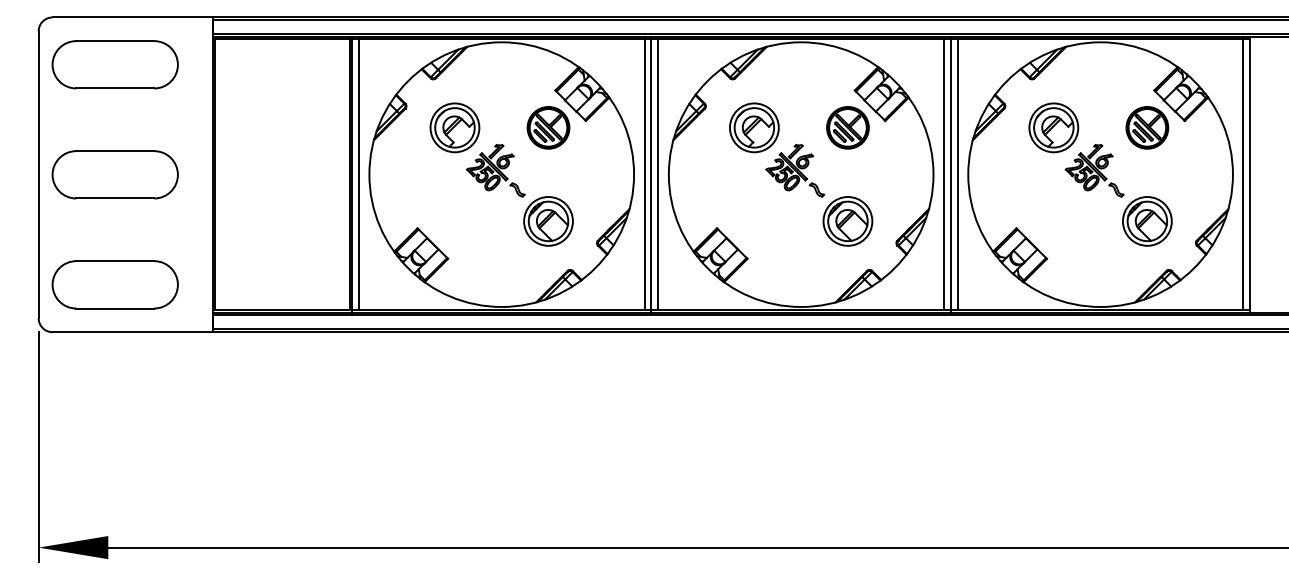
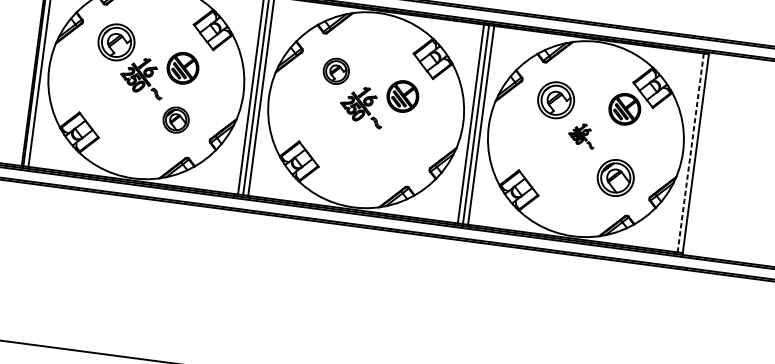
part: (548, 127) -> (183, 68), moved
part: (754, 127) -> (336, 71), size x0.7
part: (847, 127) -> (402, 96), moved
part: (1094, 170) -> (581, 135), size x0.6
line: (1243, 175) -> (690, 153), solid -> dashed
part: (548, 221) -> (176, 120), size x0.7
part: (847, 221) -> (395, 149), removed

